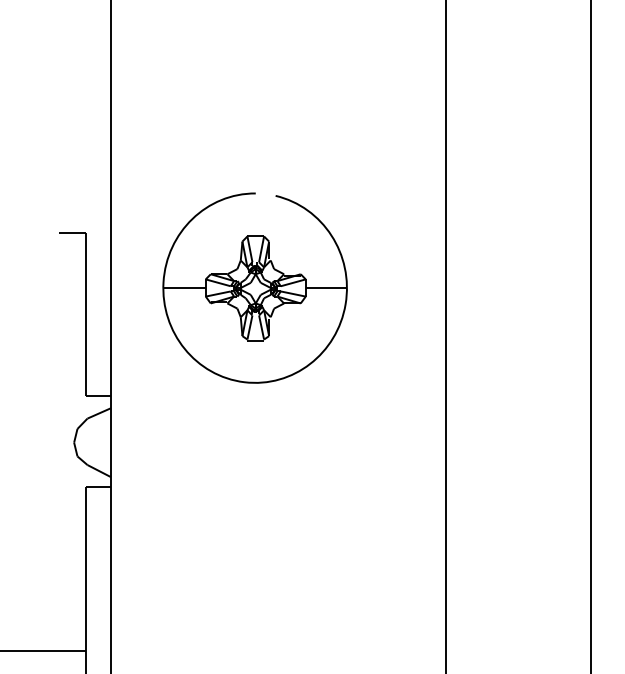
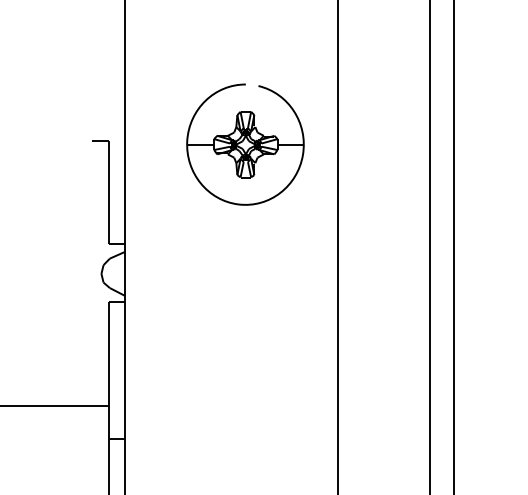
part: (255, 287) -> (245, 144), moved

